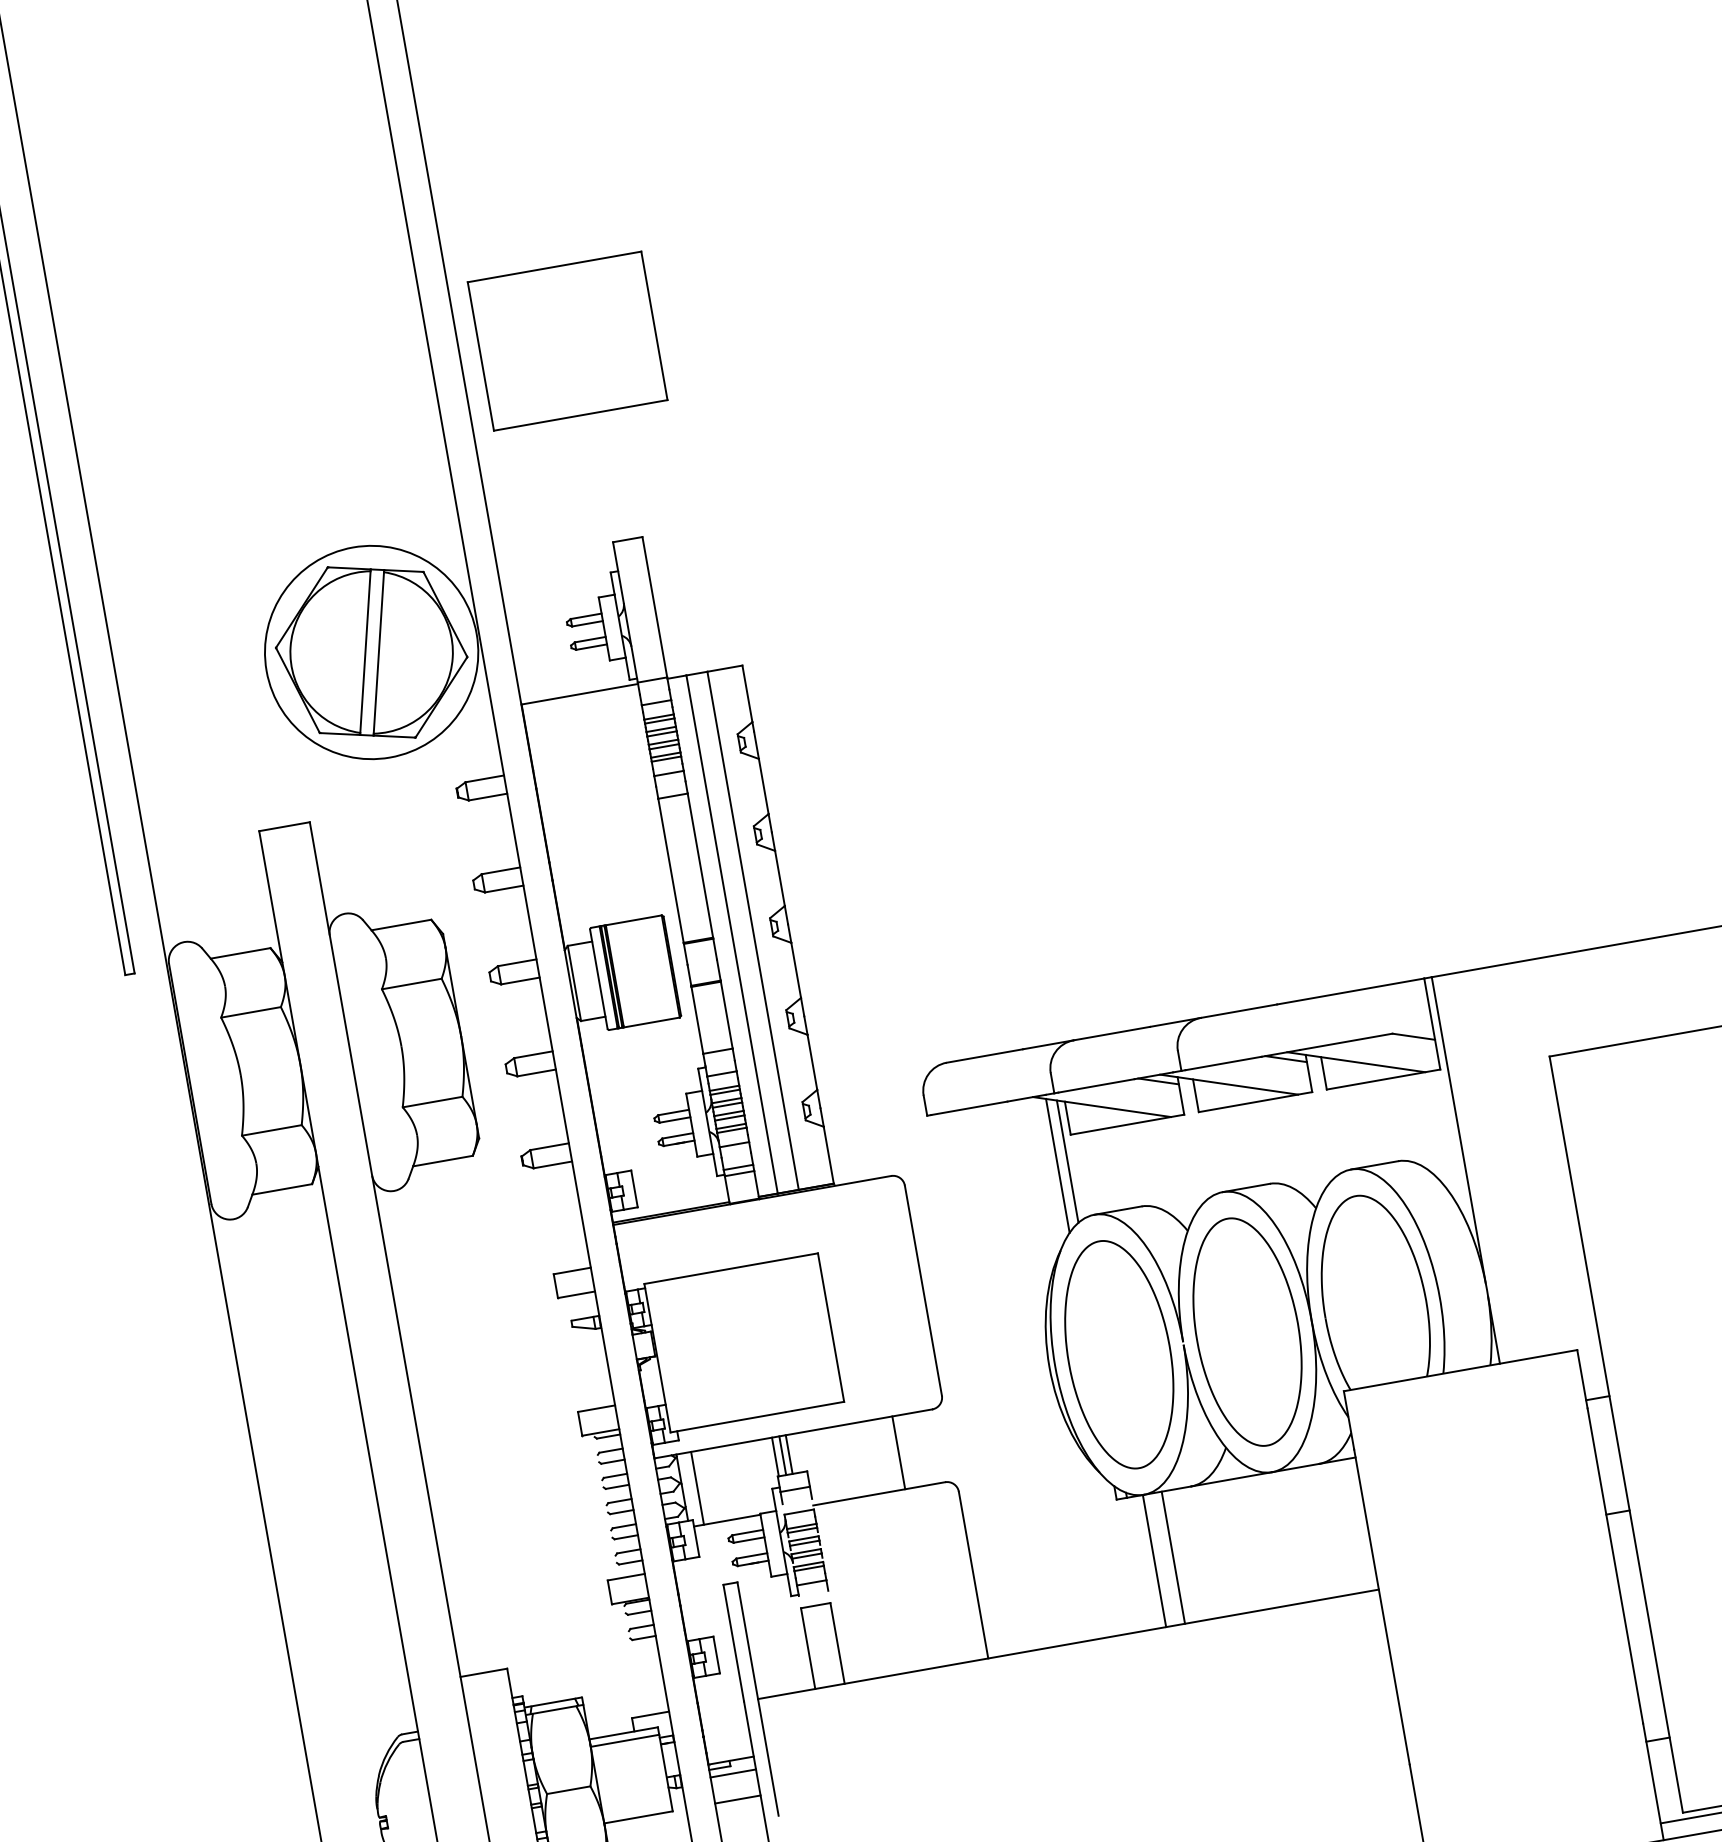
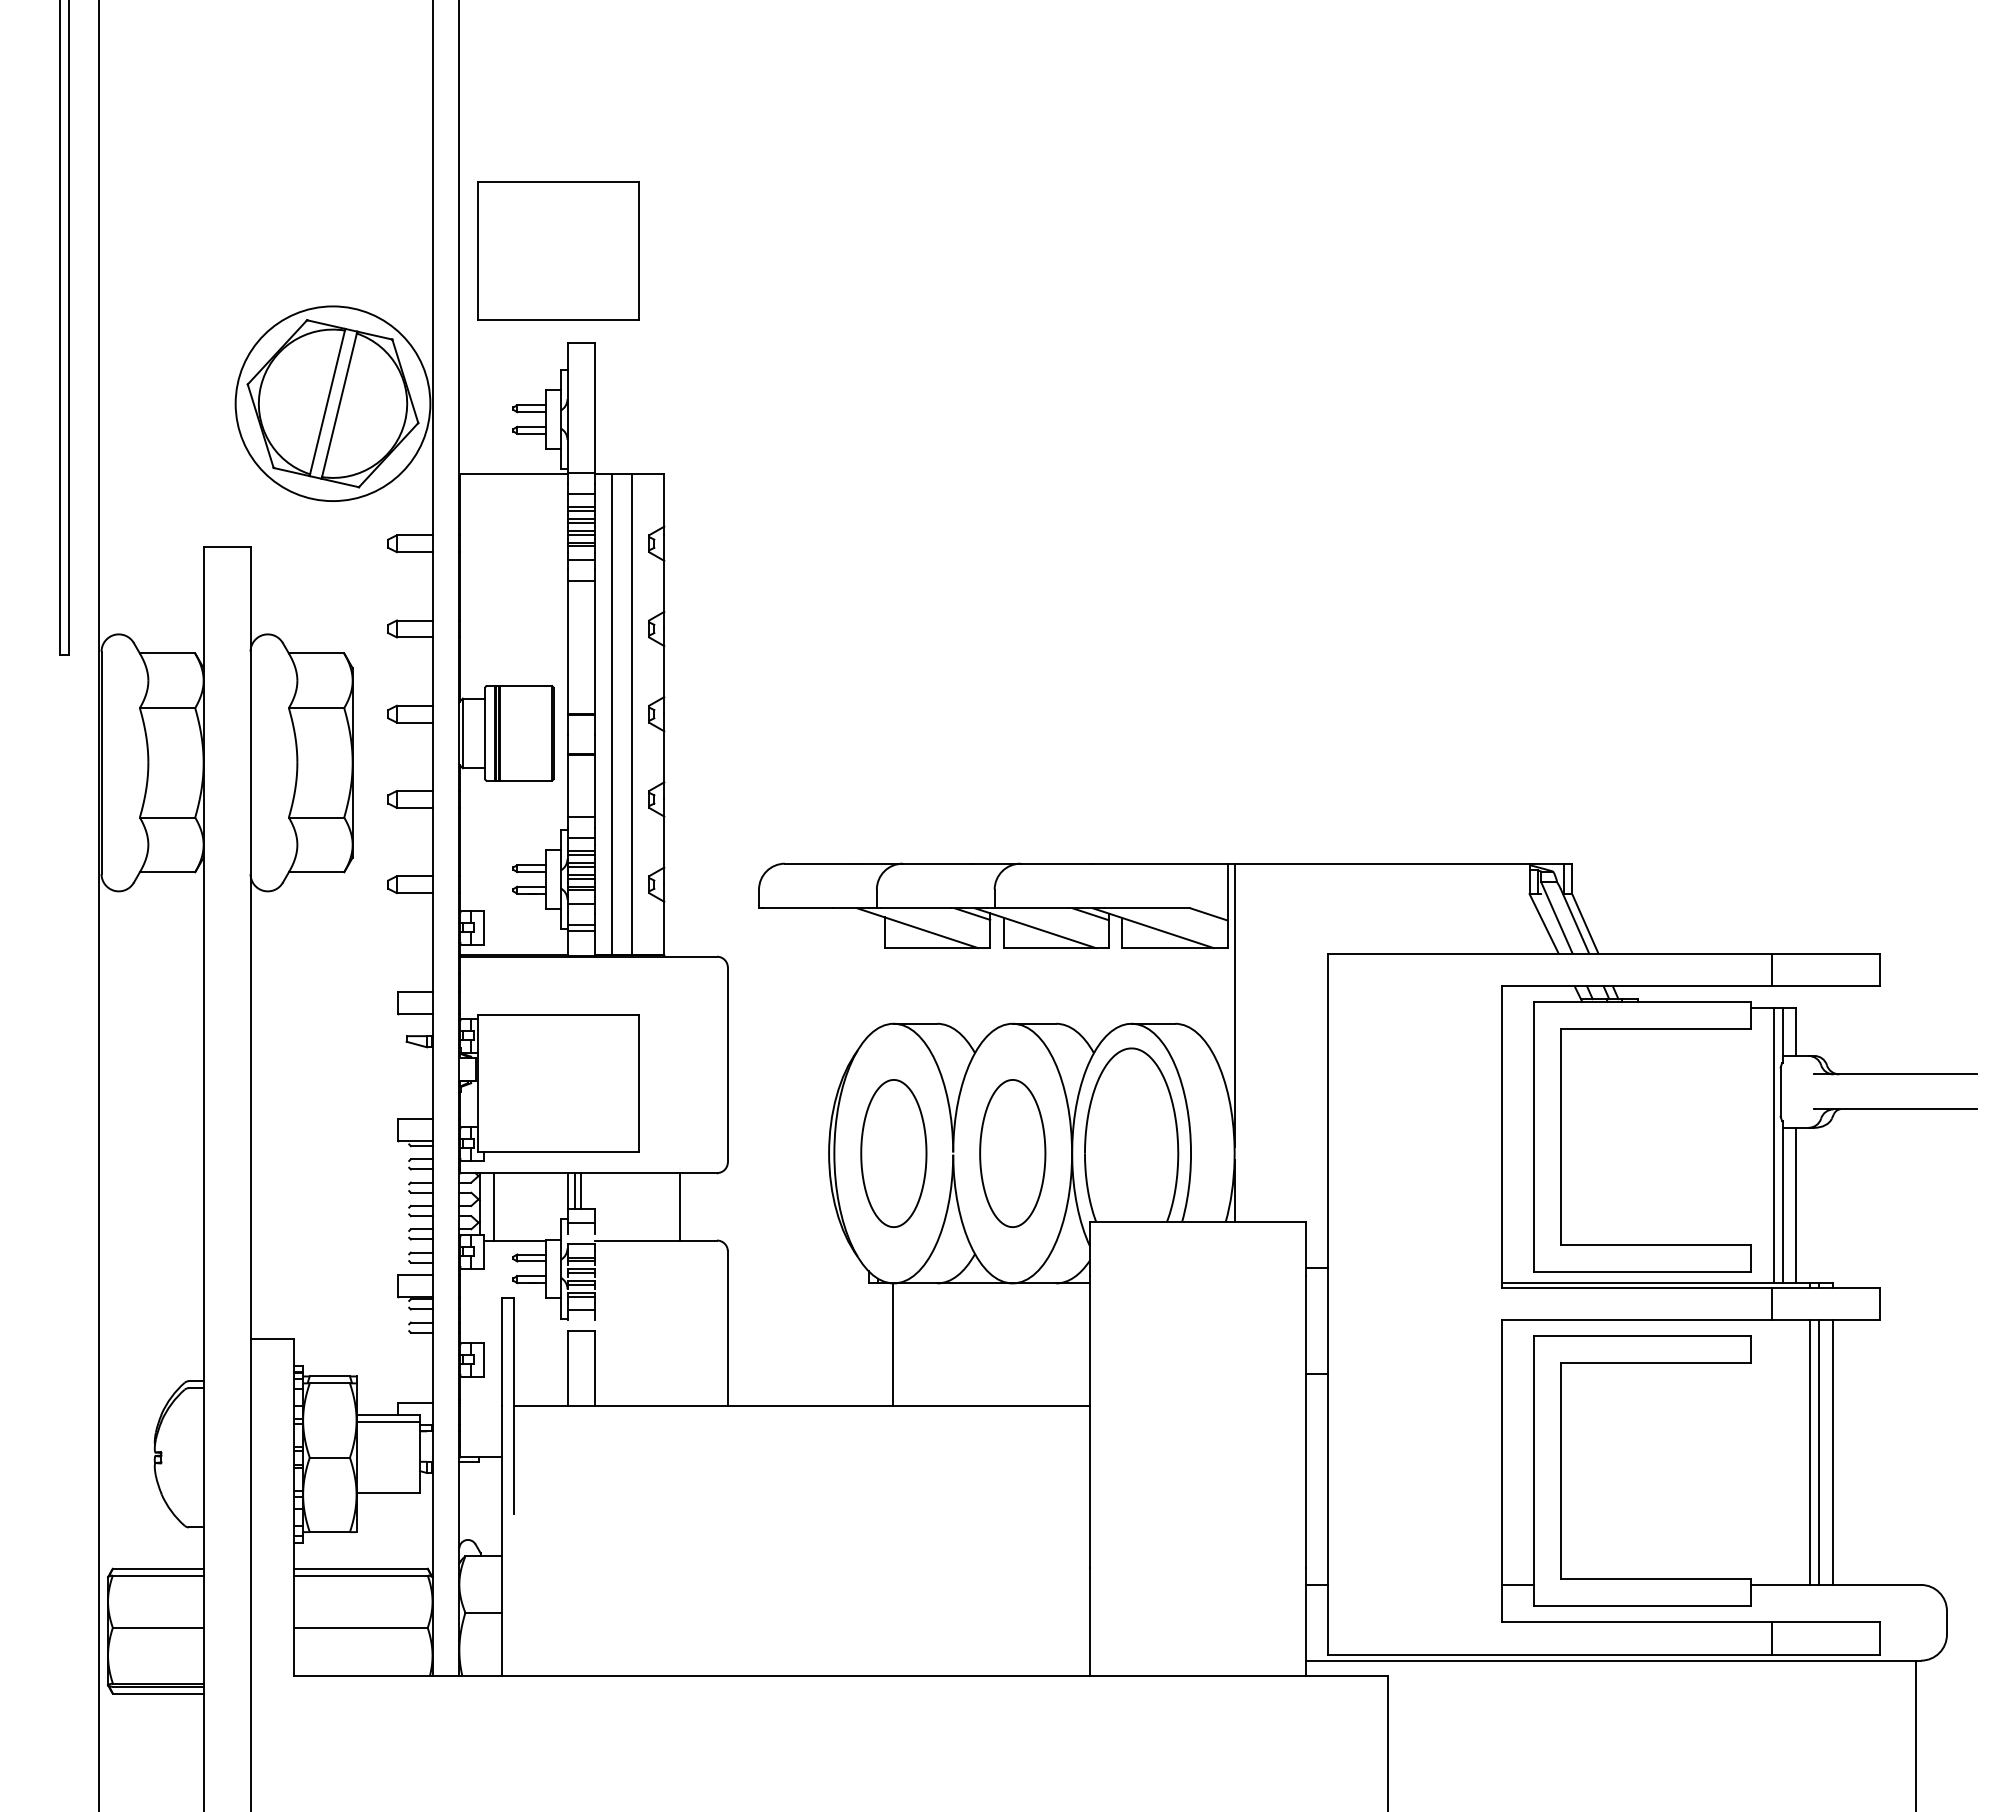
part: (567, 340) -> (558, 250), moved
line: (1068, 1161) -> (878, 971), removed
line: (1057, 1165) -> (868, 973), removed
part: (1247, 1332) -> (1012, 1153), size x0.7
part: (1118, 1354) -> (893, 1153), size x0.7
line: (1173, 1557) -> (910, 1344), removed
line: (733, 1773) -> (480, 1468), removed
line: (737, 1799) -> (480, 1492), removed

